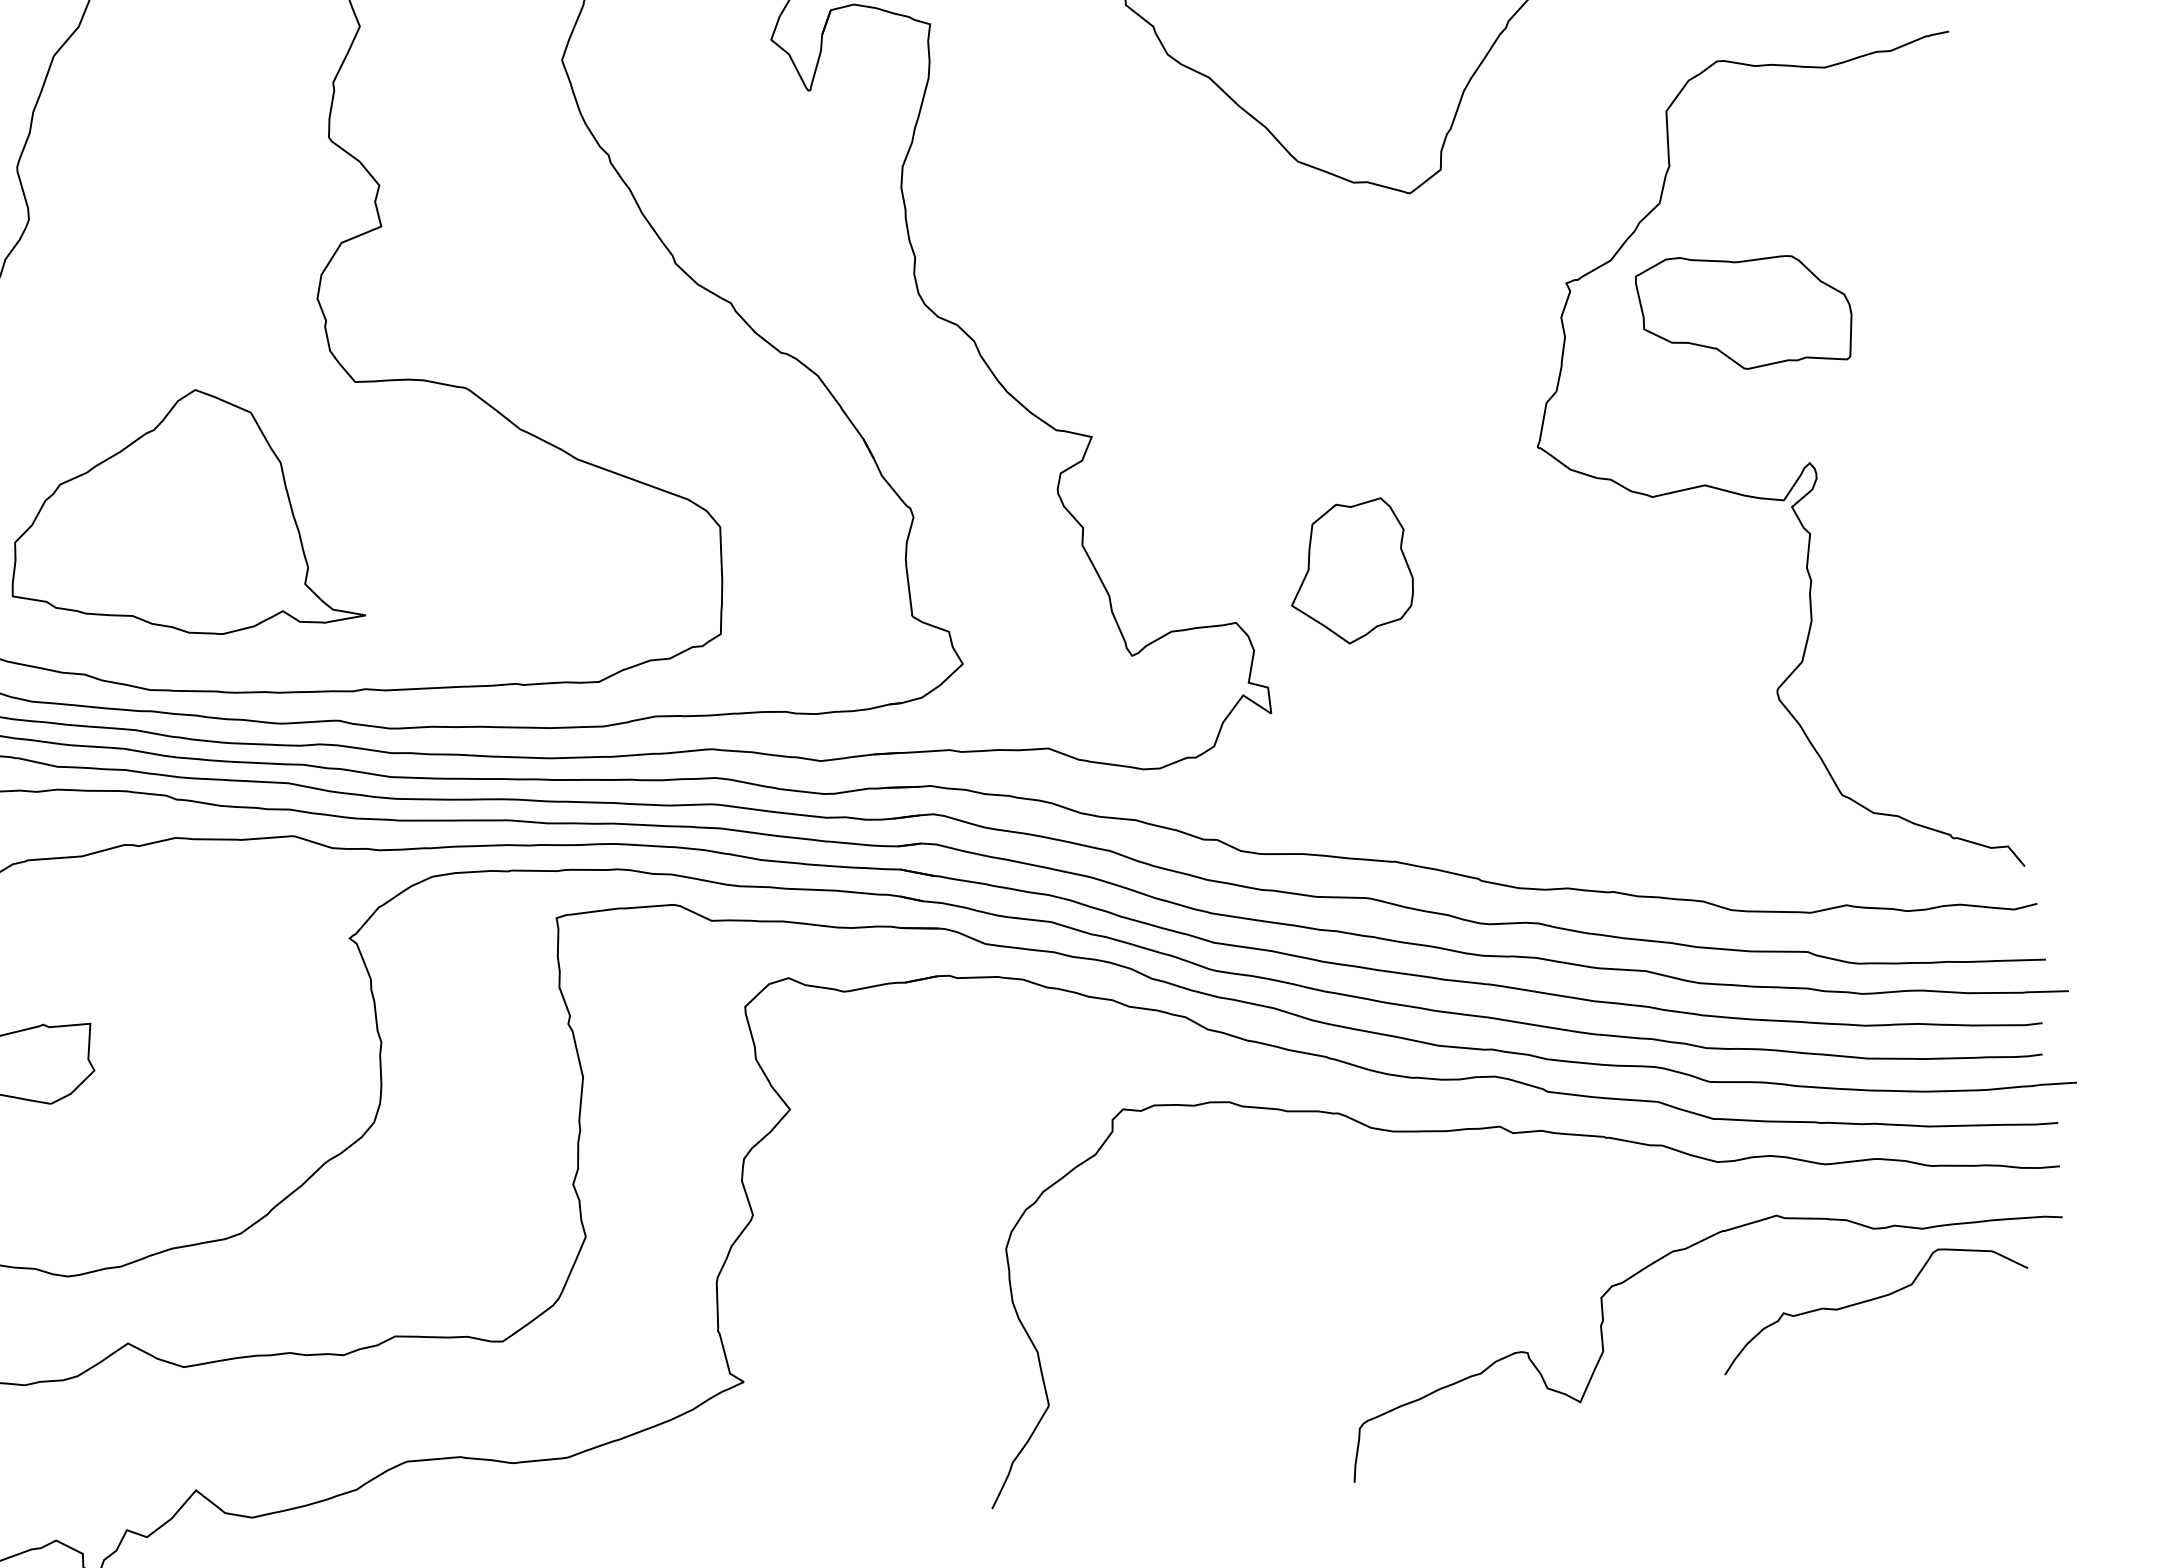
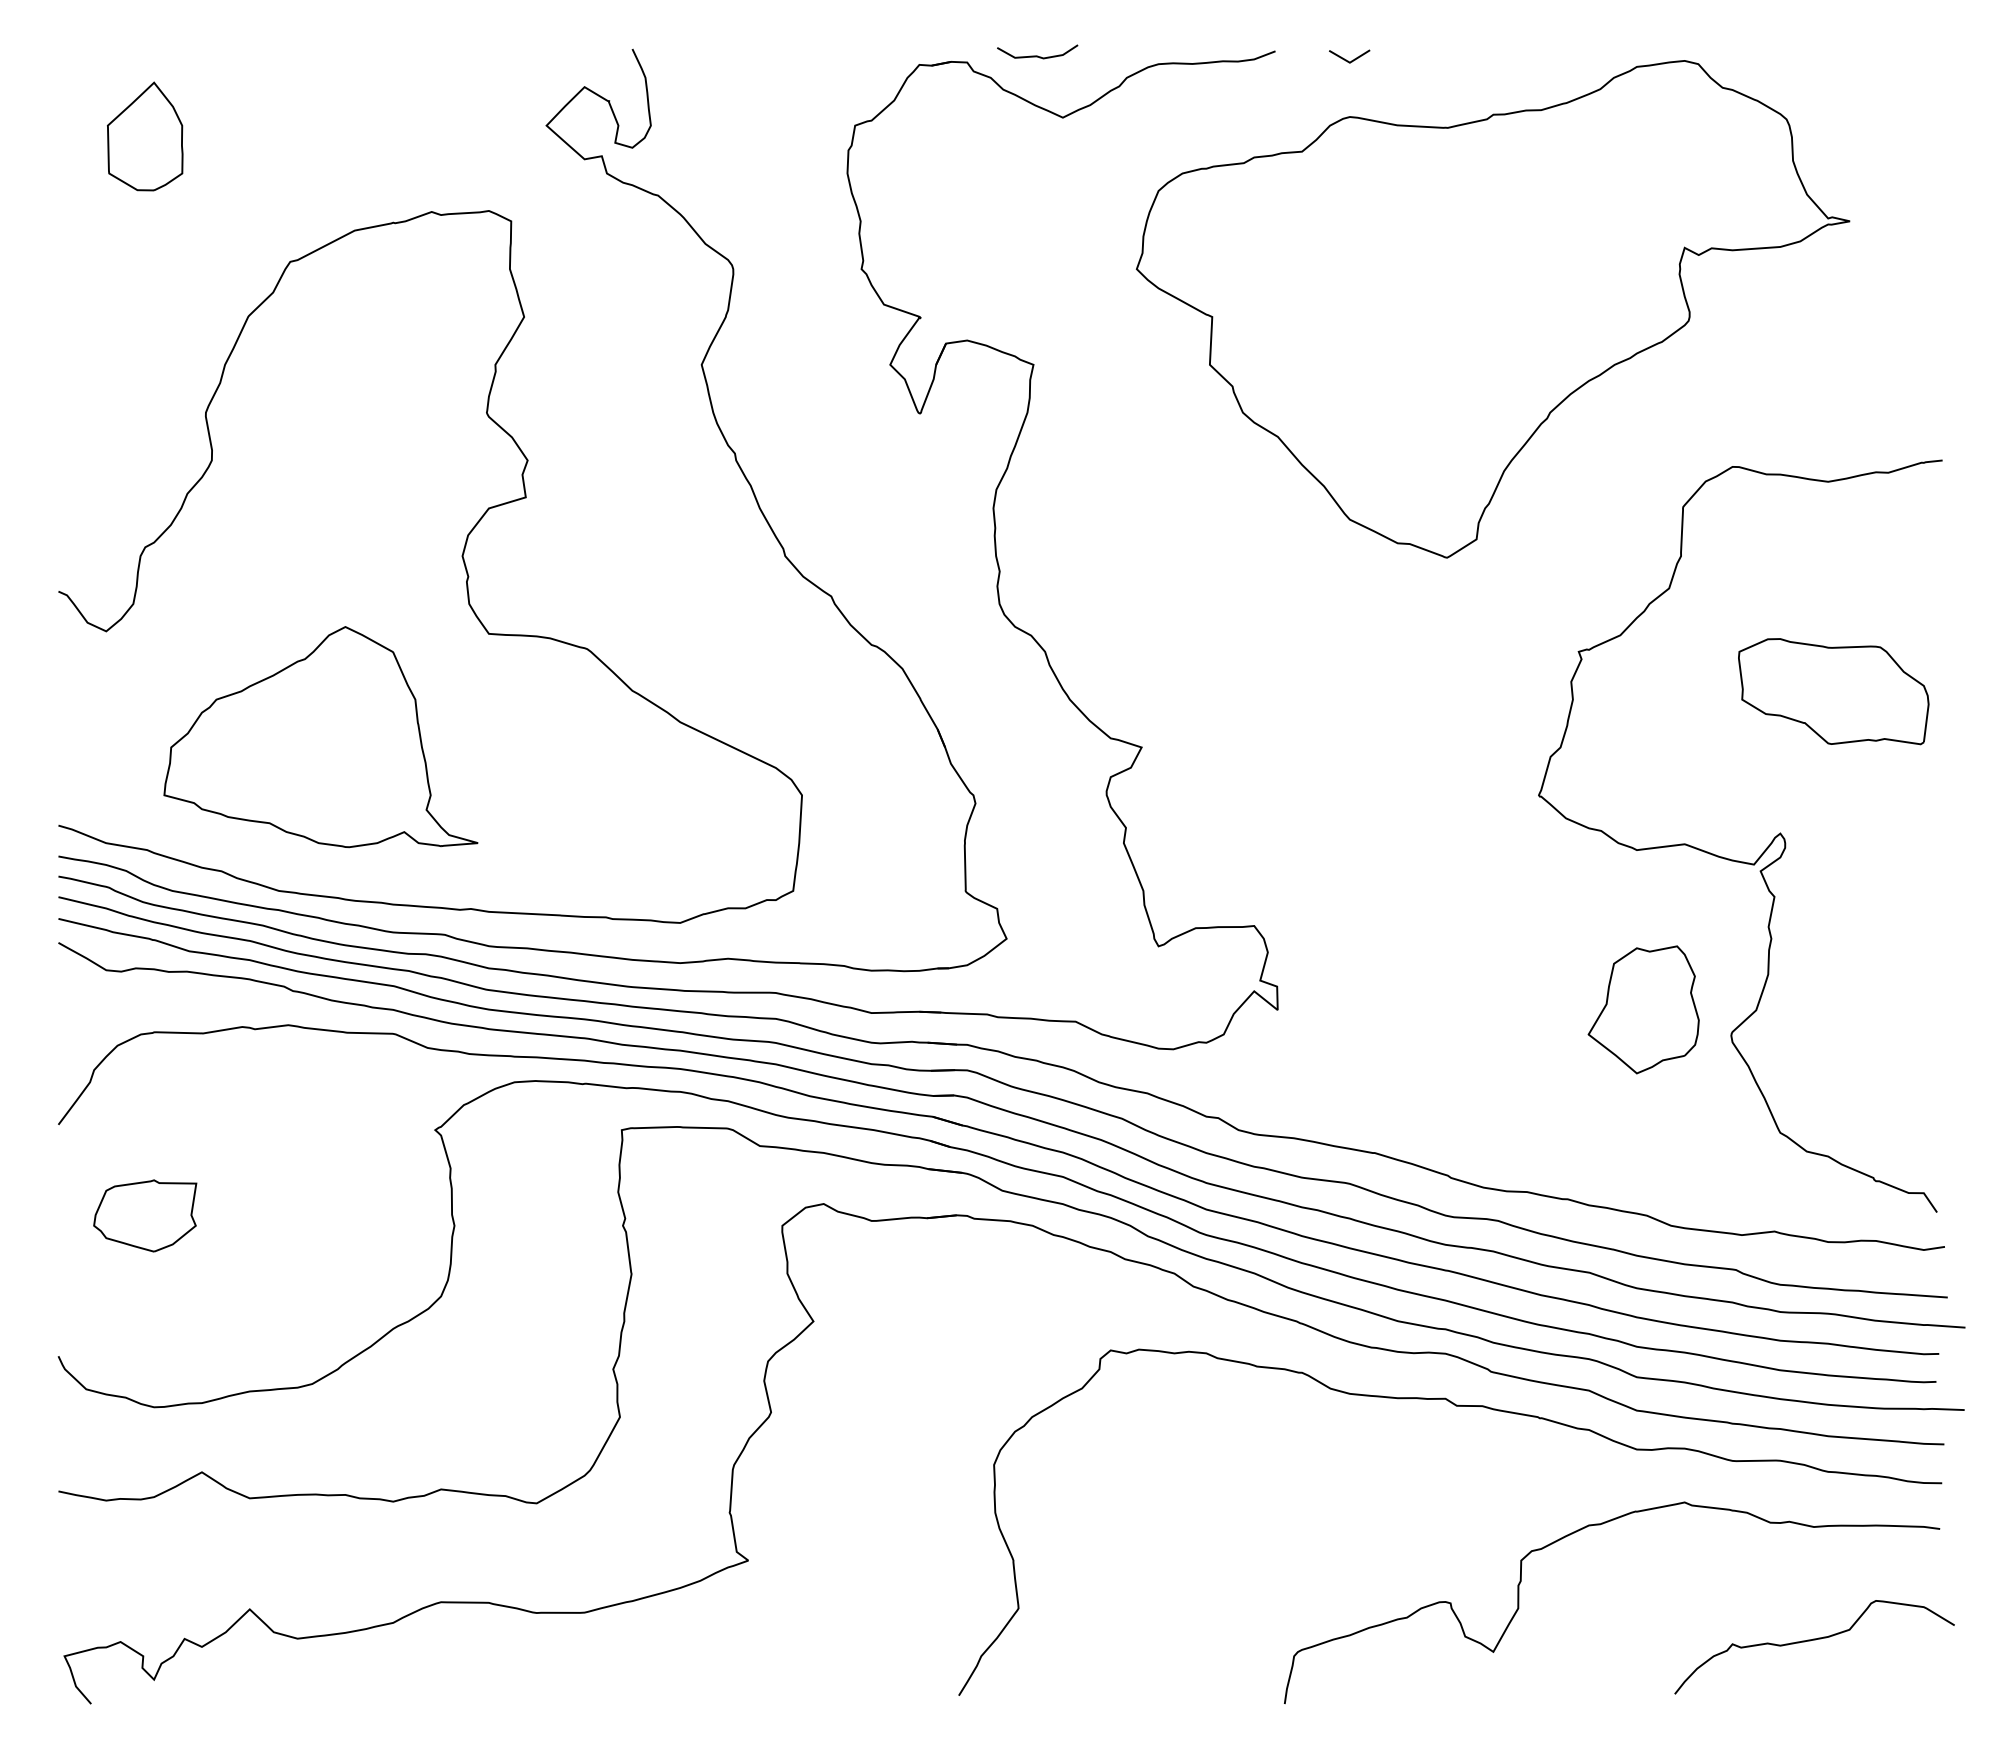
part: (1744, 310) -> (1833, 691), moved
part: (1350, 571) -> (1643, 1009), moved
curve: (1874, 1300) -> (1814, 1640), moved

